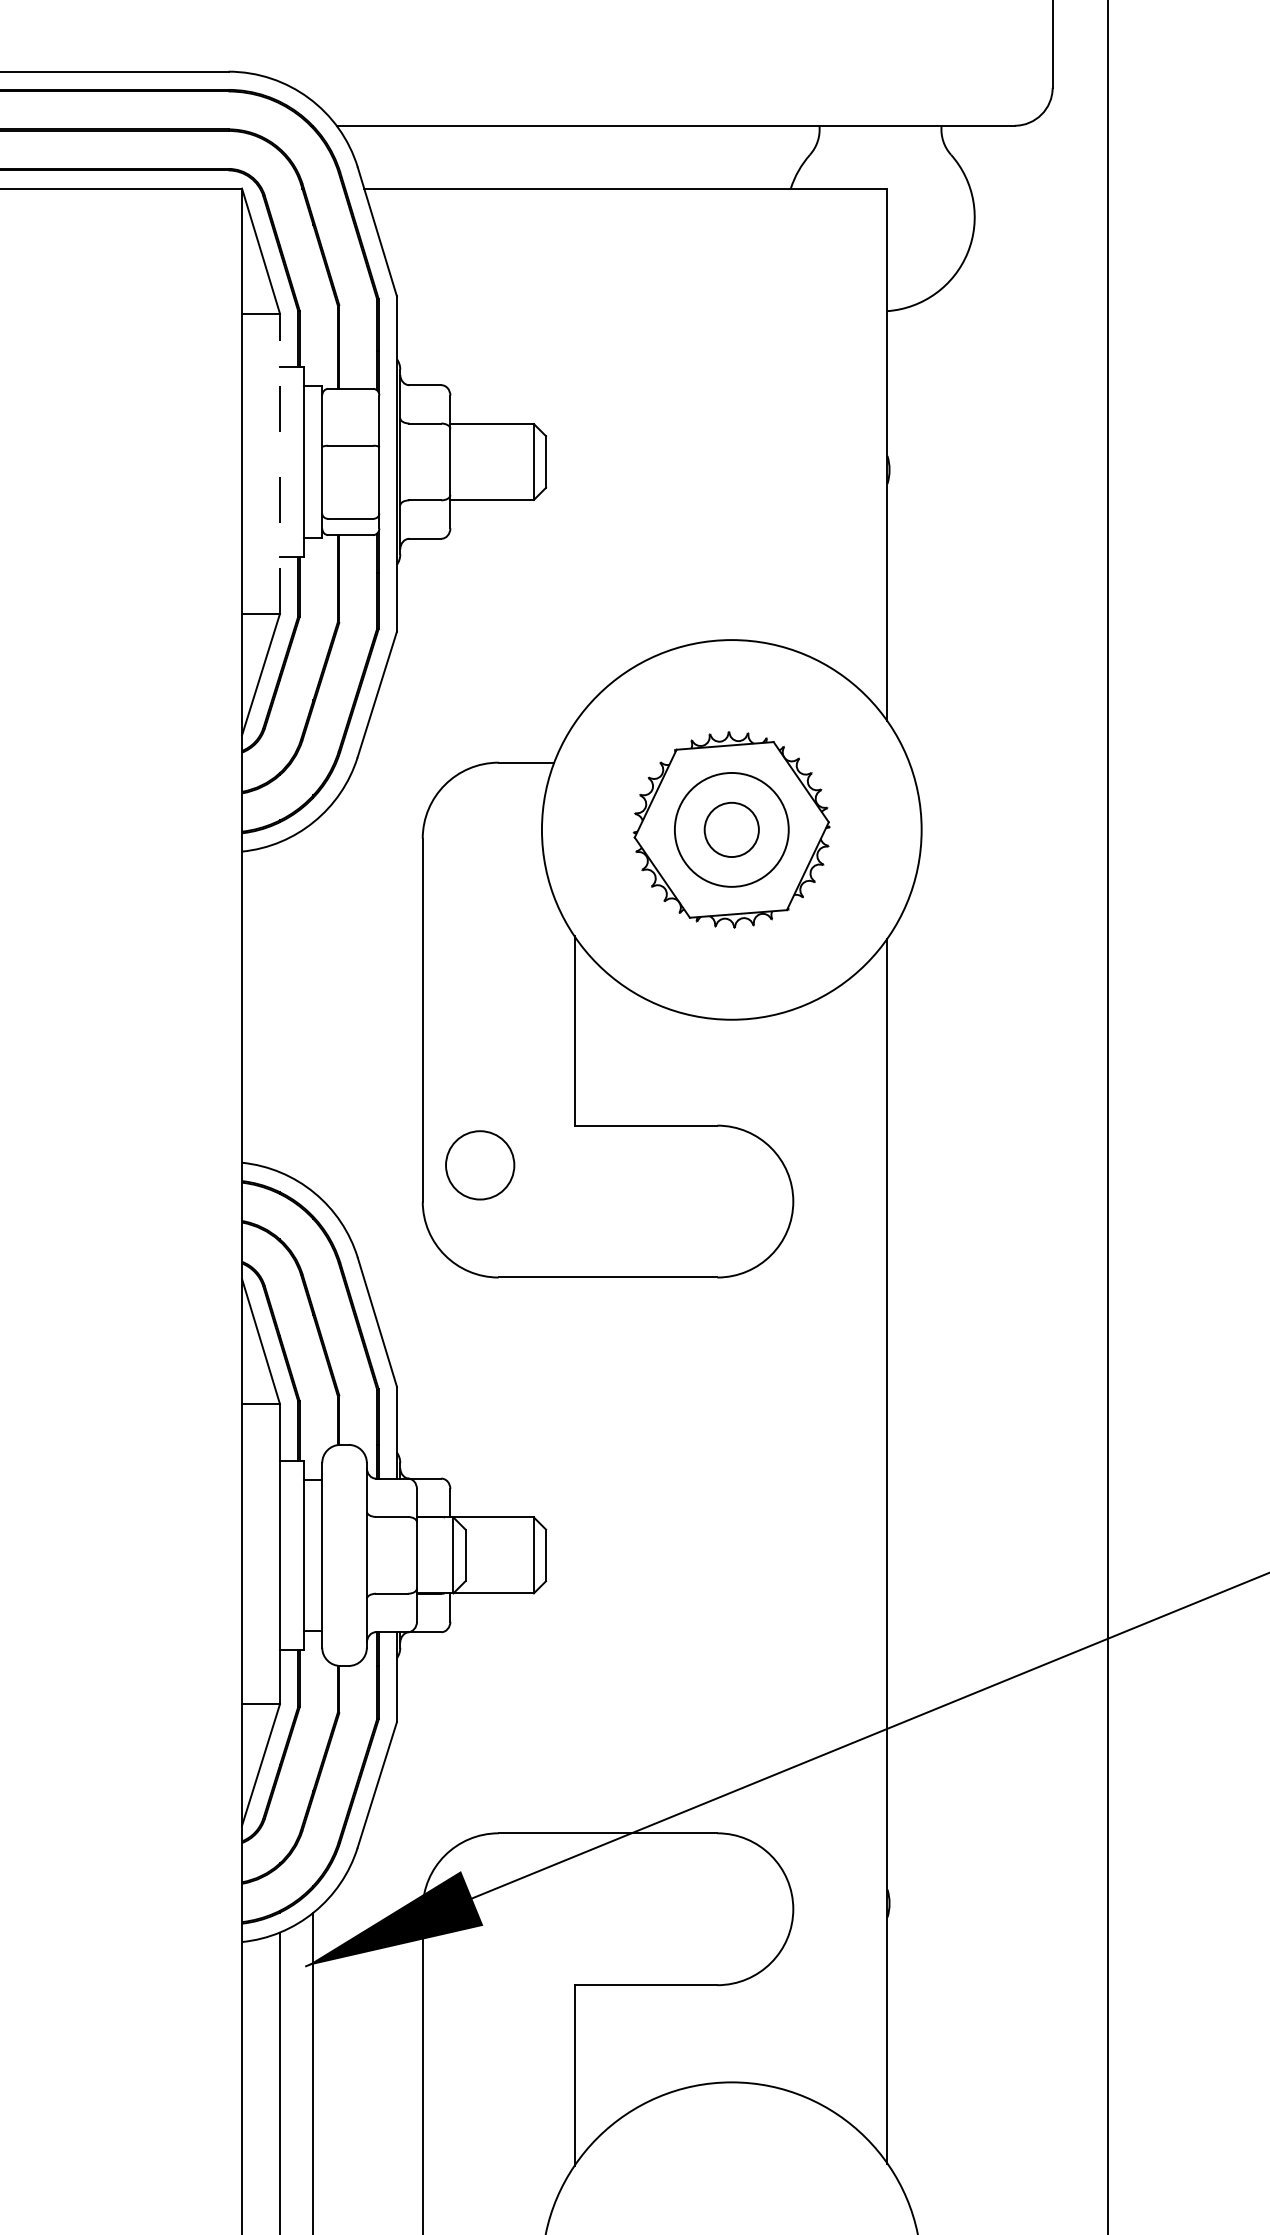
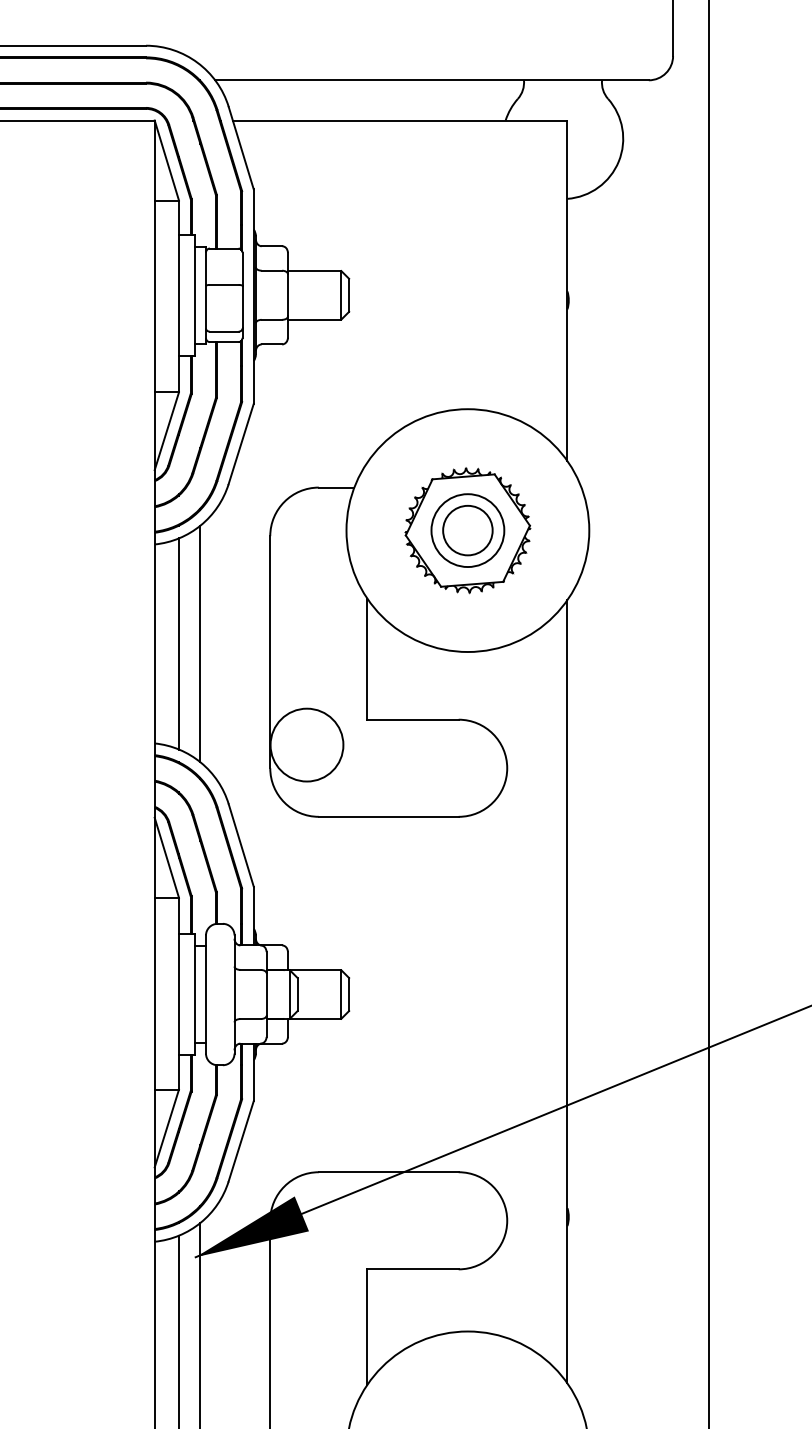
line: (279, 463) -> (178, 296), dashed -> solid
circle: (731, 829) -> (467, 530), size x1.43
line: (279, 1006) -> (178, 643), added
line: (313, 1006) -> (200, 643), added
circle: (479, 1164) -> (306, 744), size x1.67

